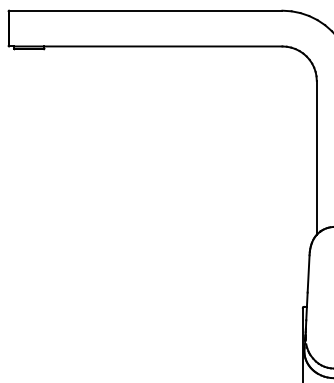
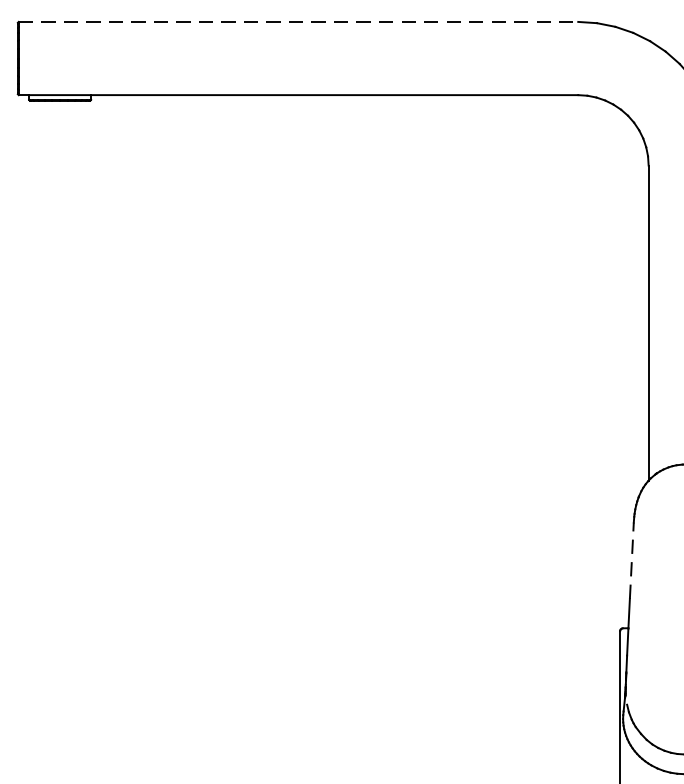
line: (145, 10) -> (297, 21), solid -> dashed
line: (308, 273) -> (631, 559), solid -> dashed

